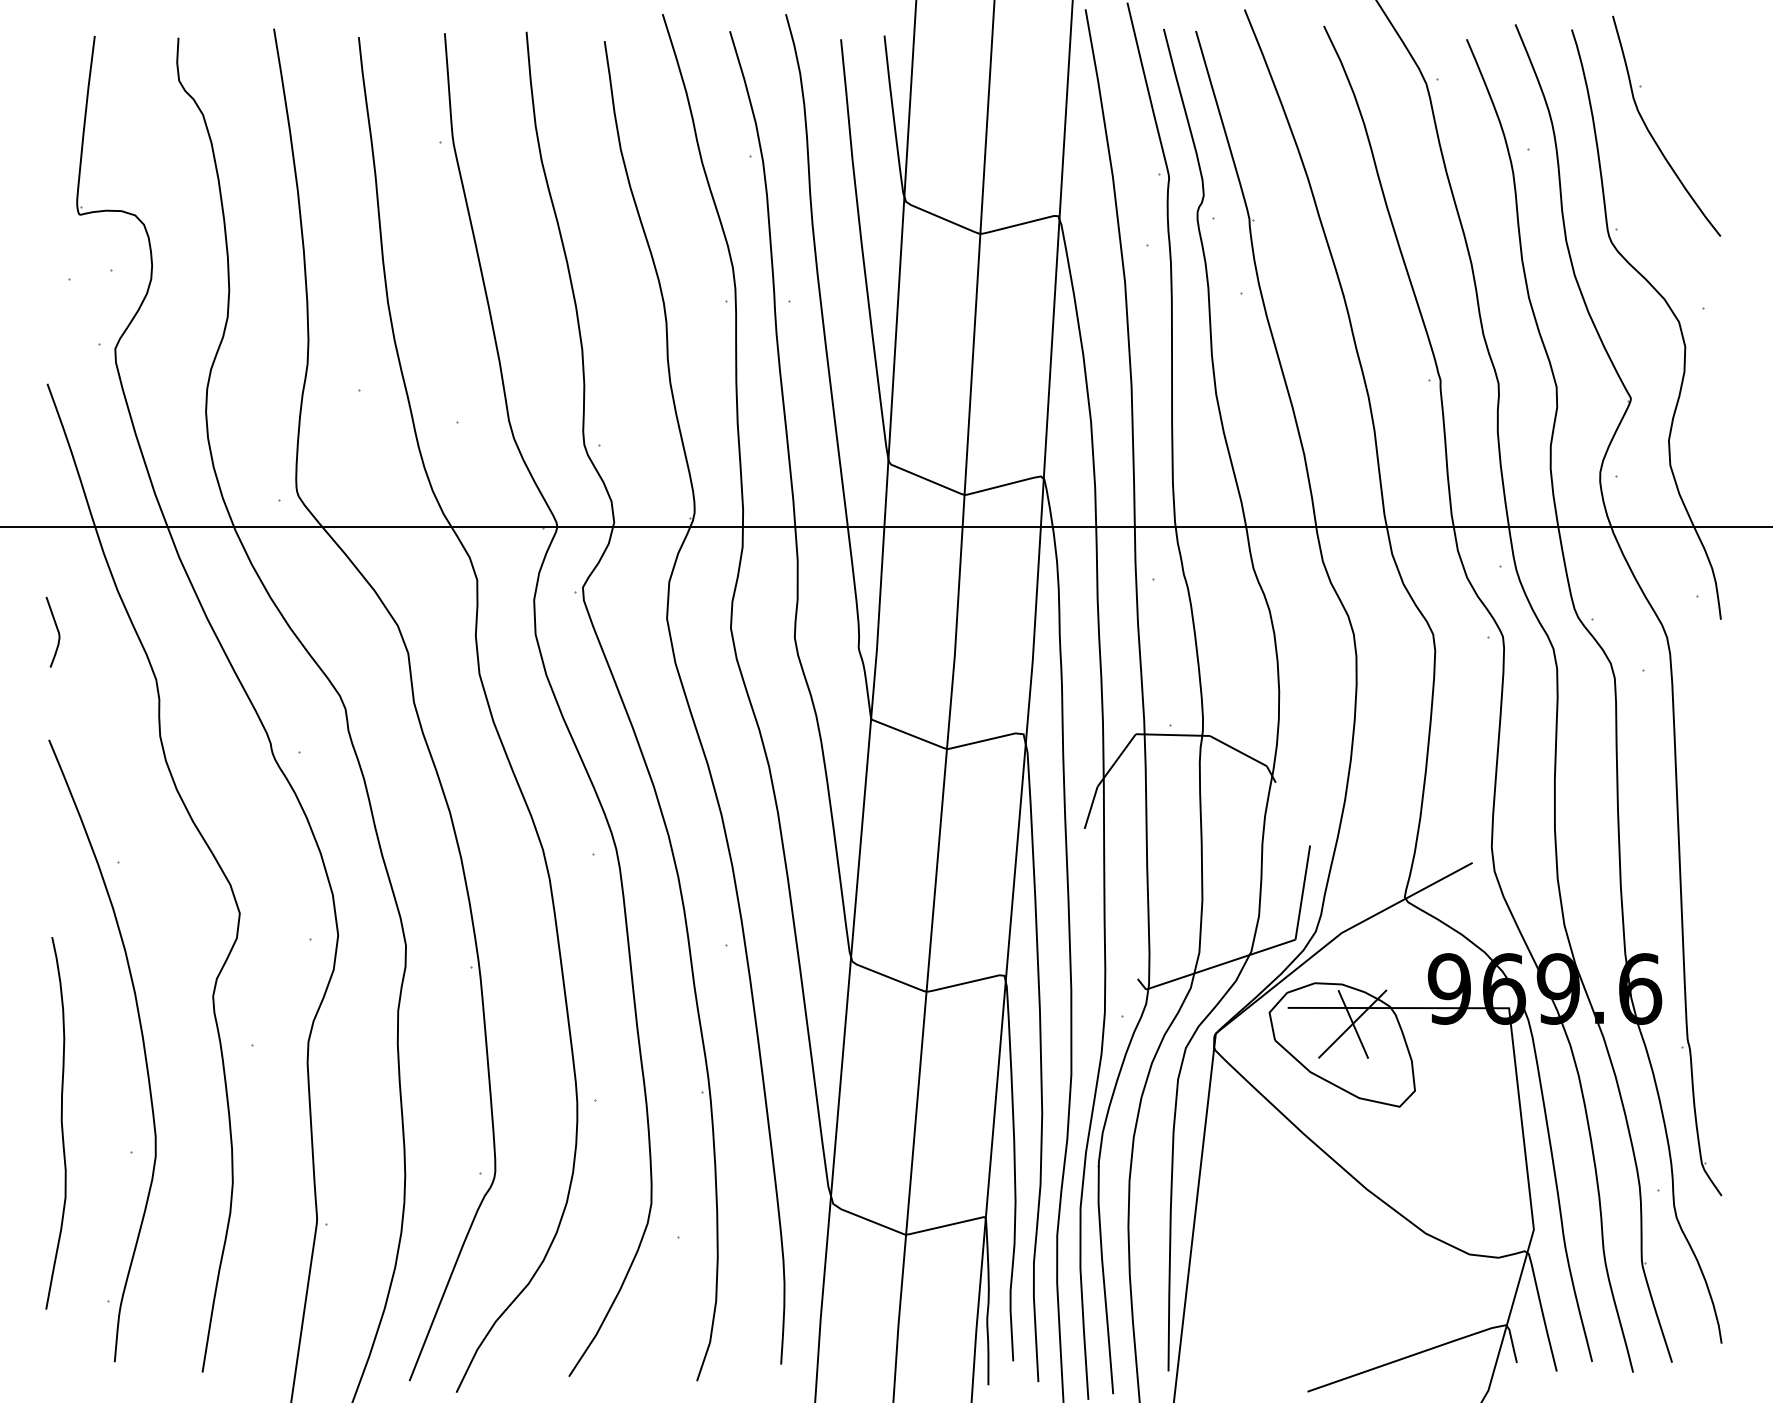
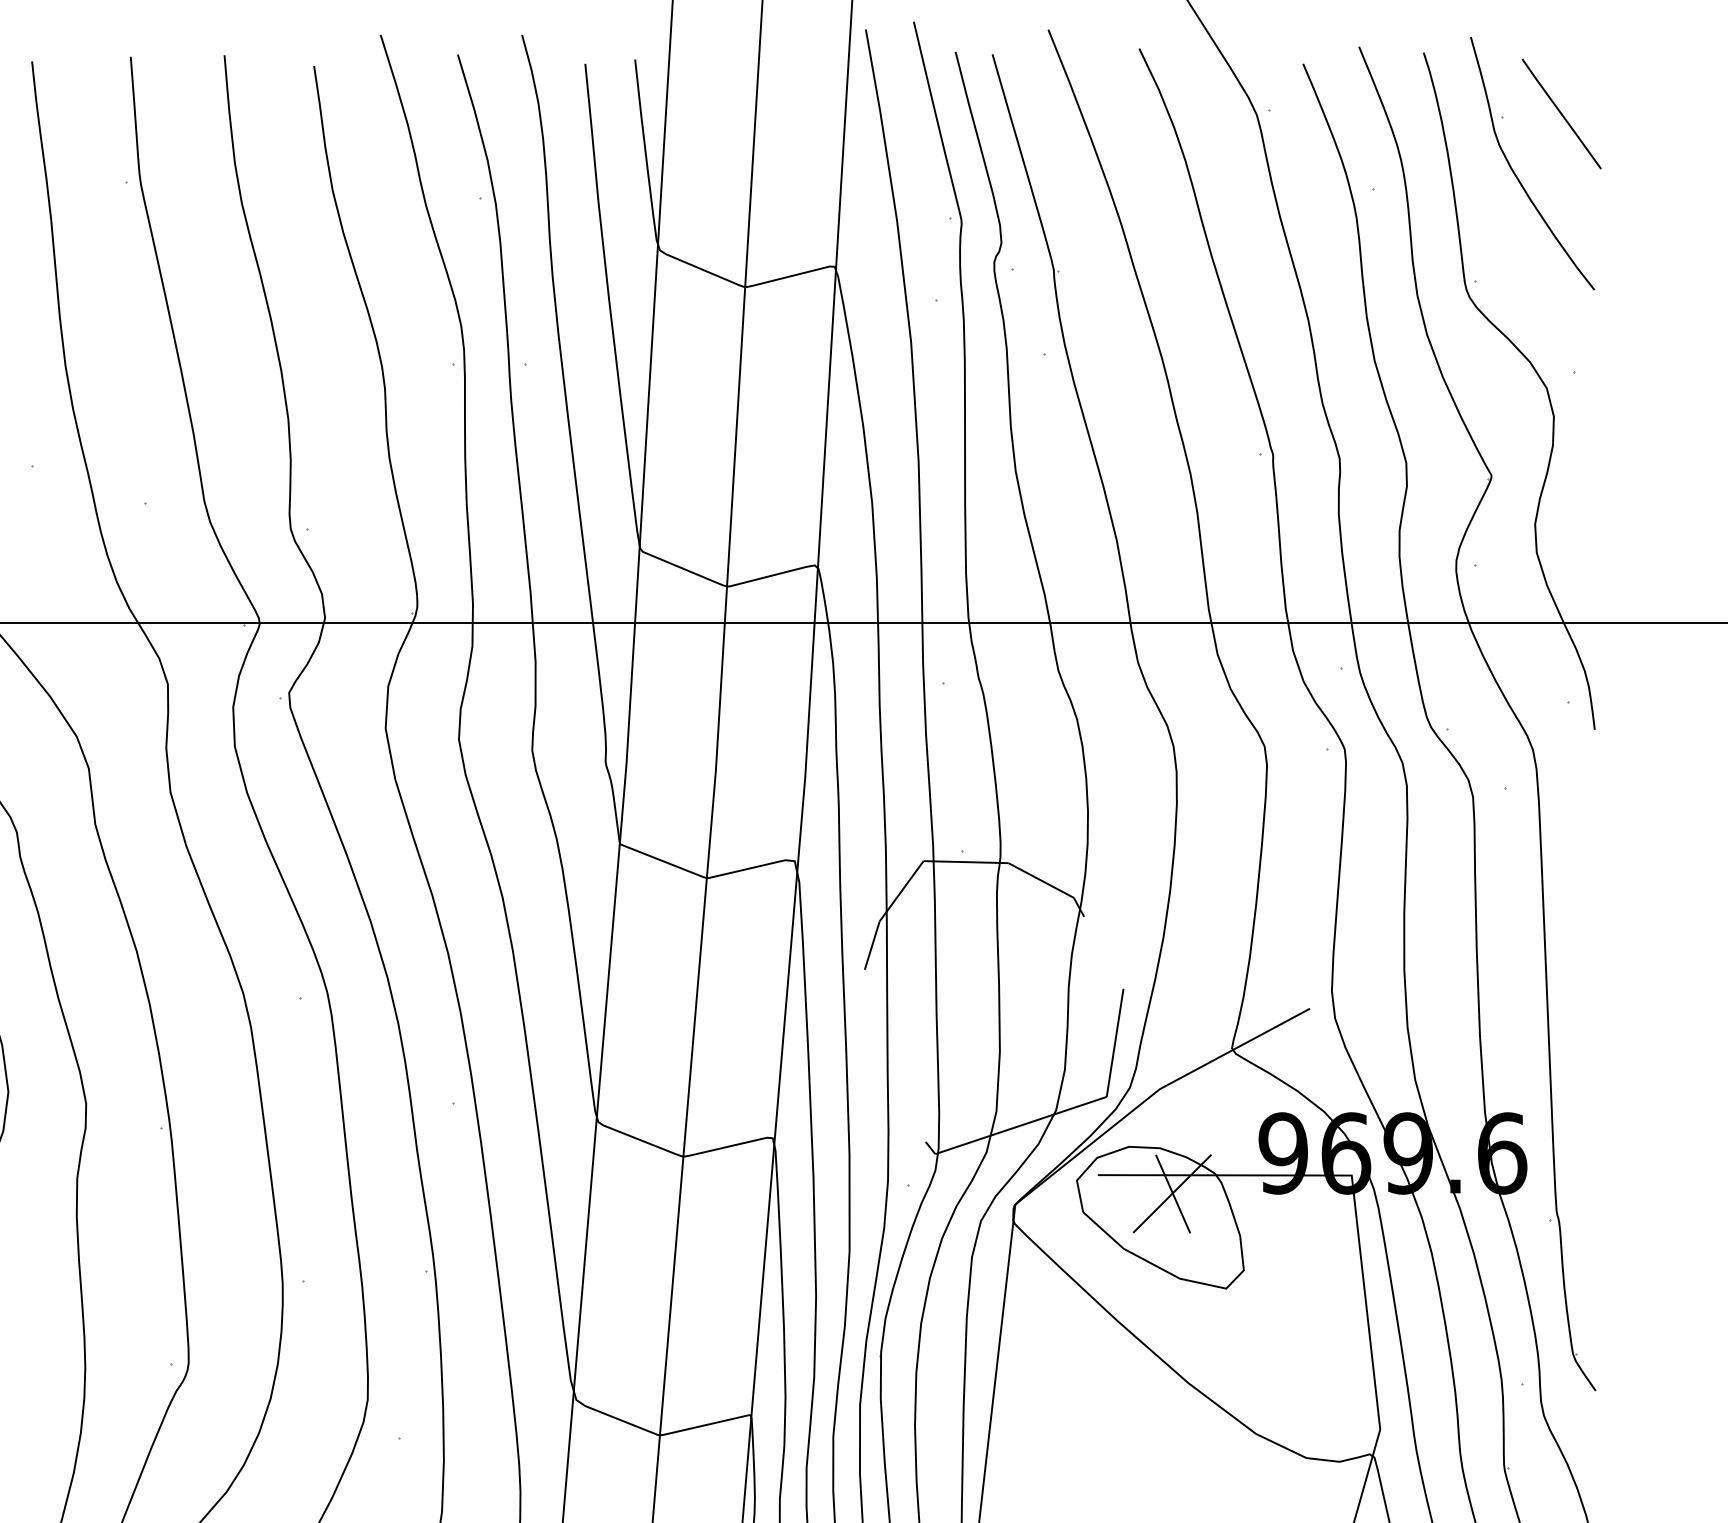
line: (1691, 82) -> (1561, 113), added

